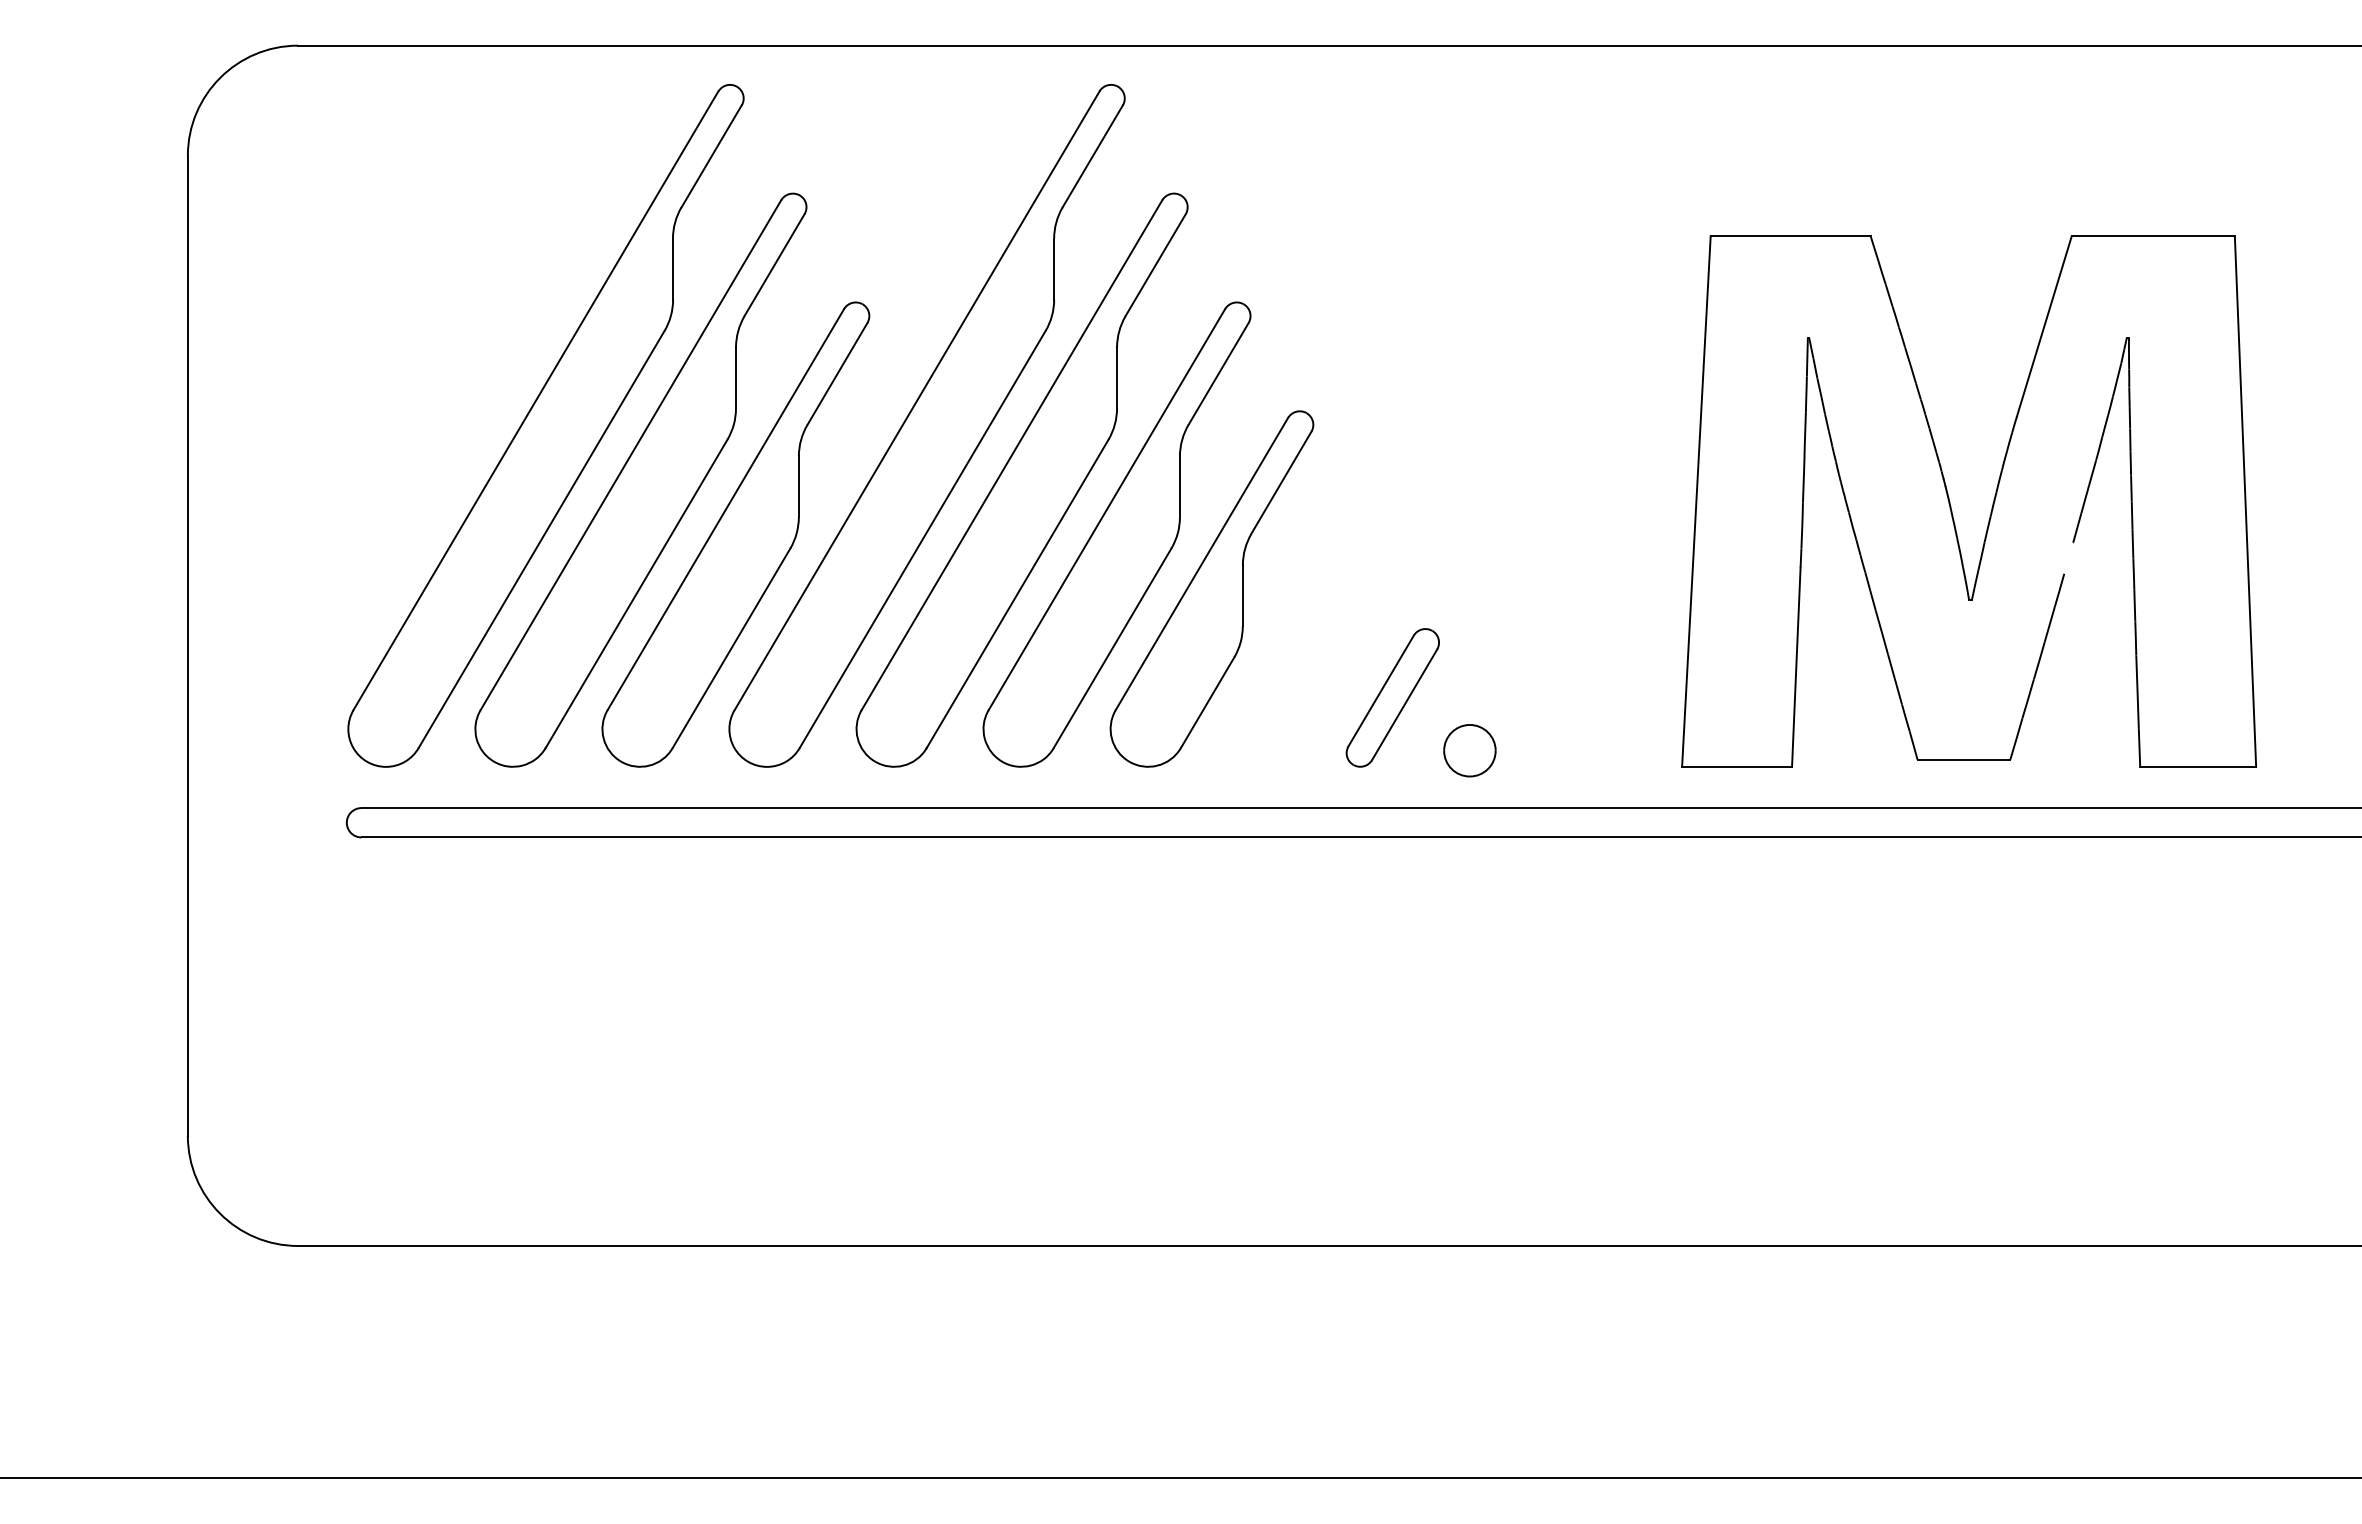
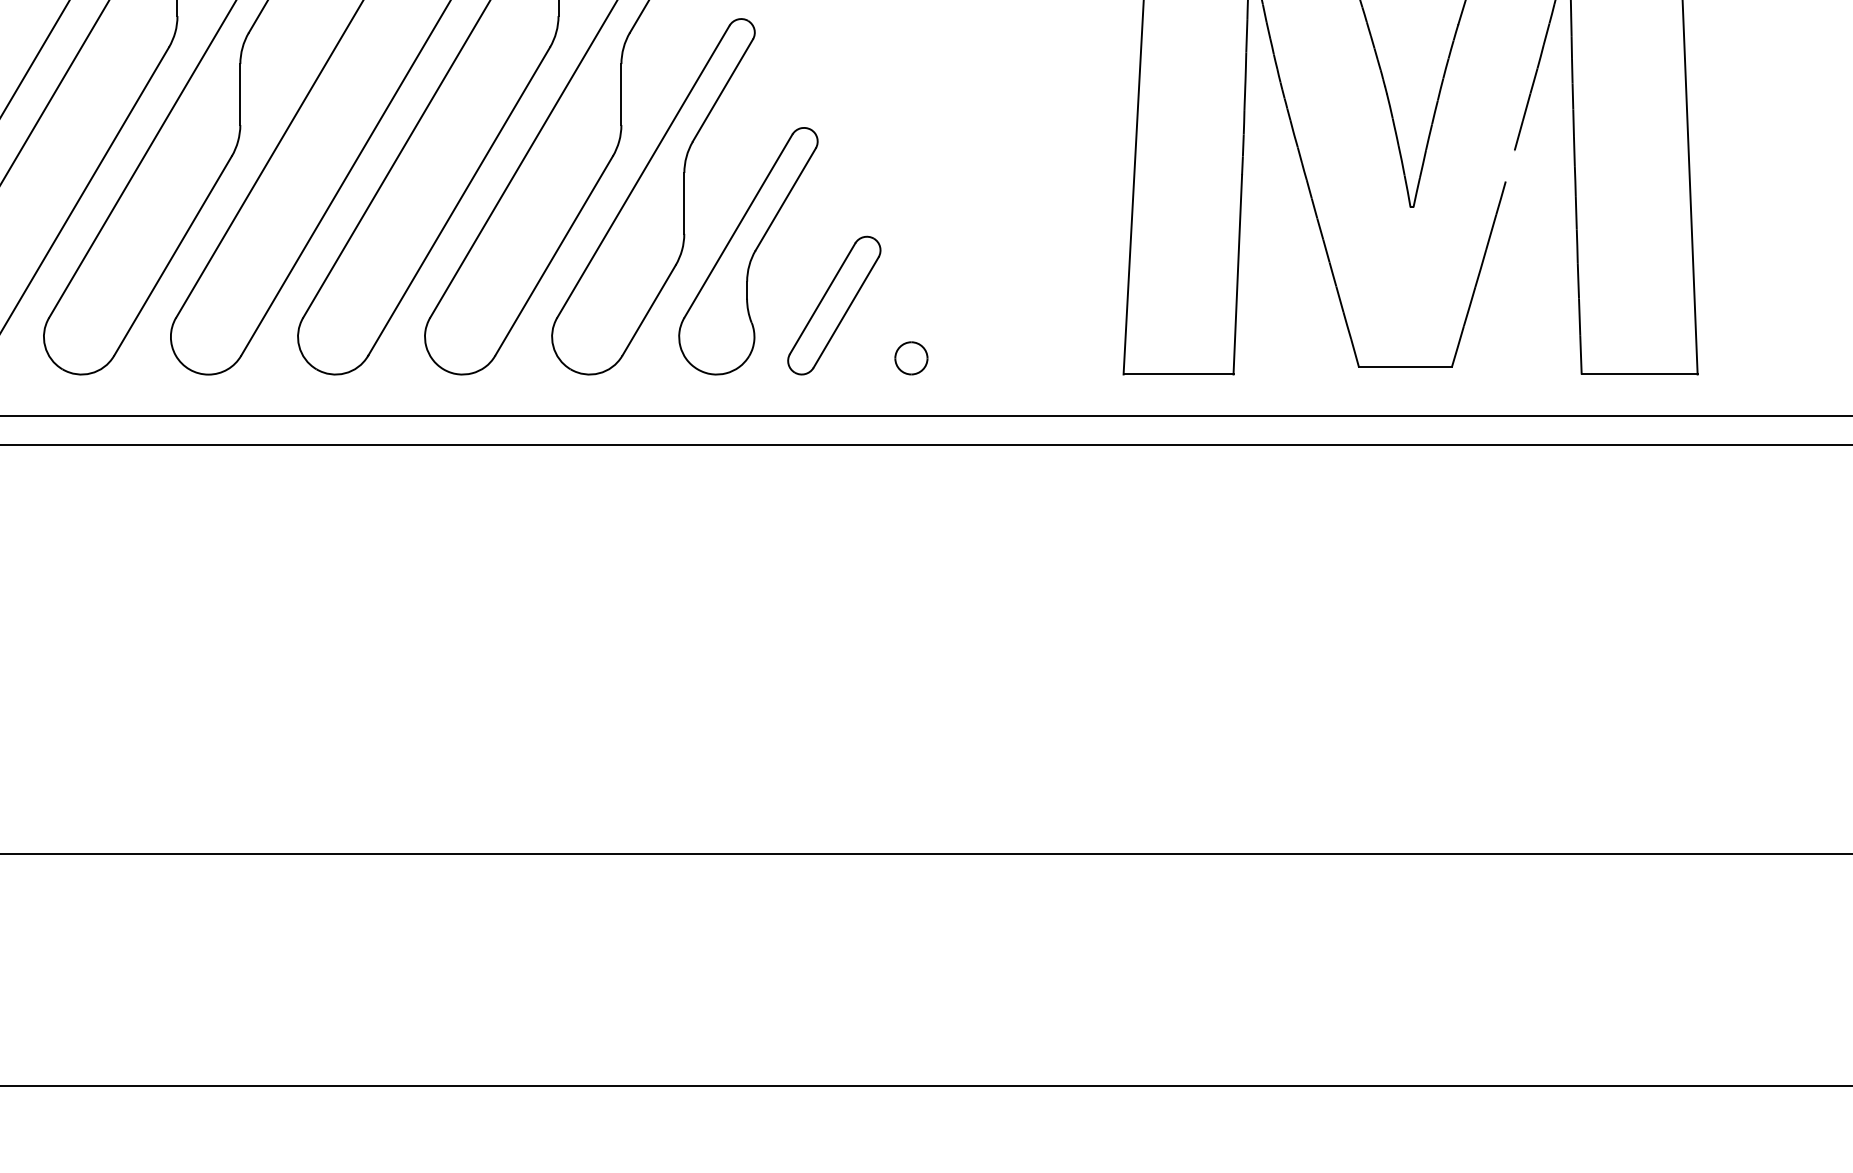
part: (1306, 643) -> (747, 251), added
part: (1469, 750) -> (910, 358), size x0.62

